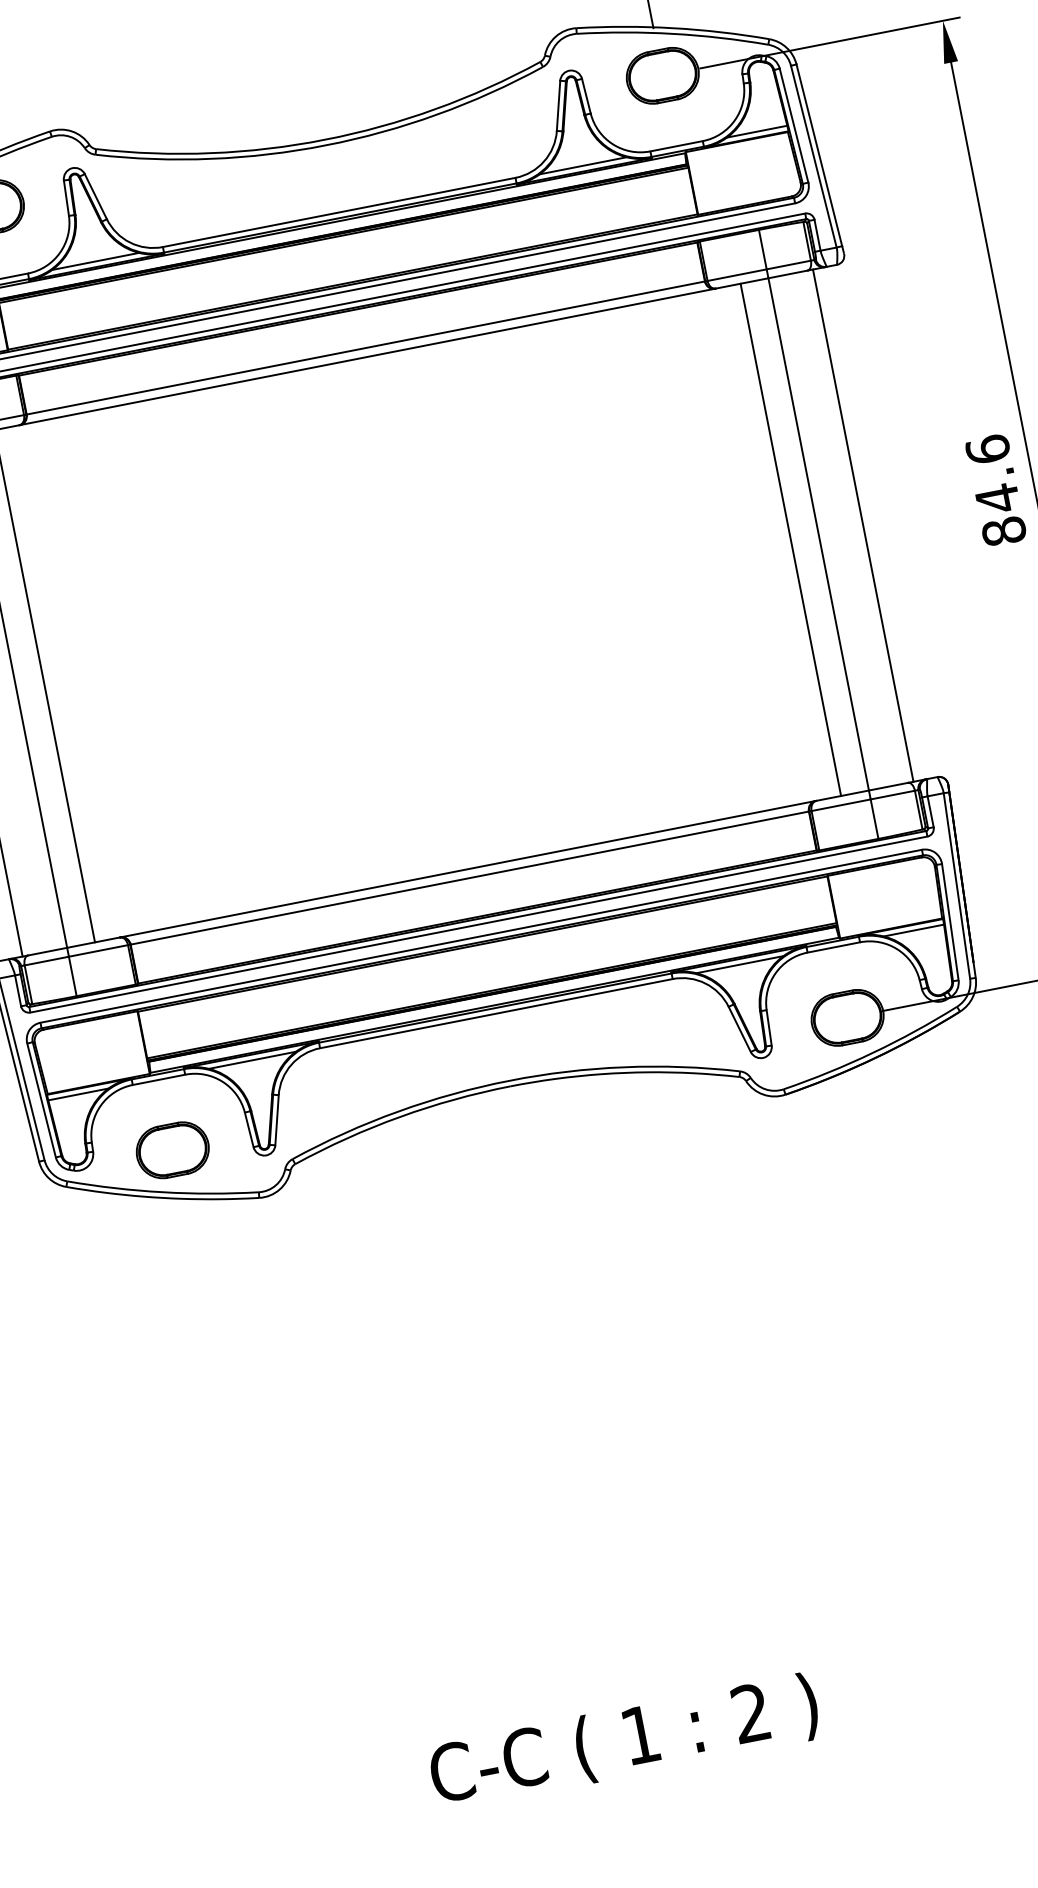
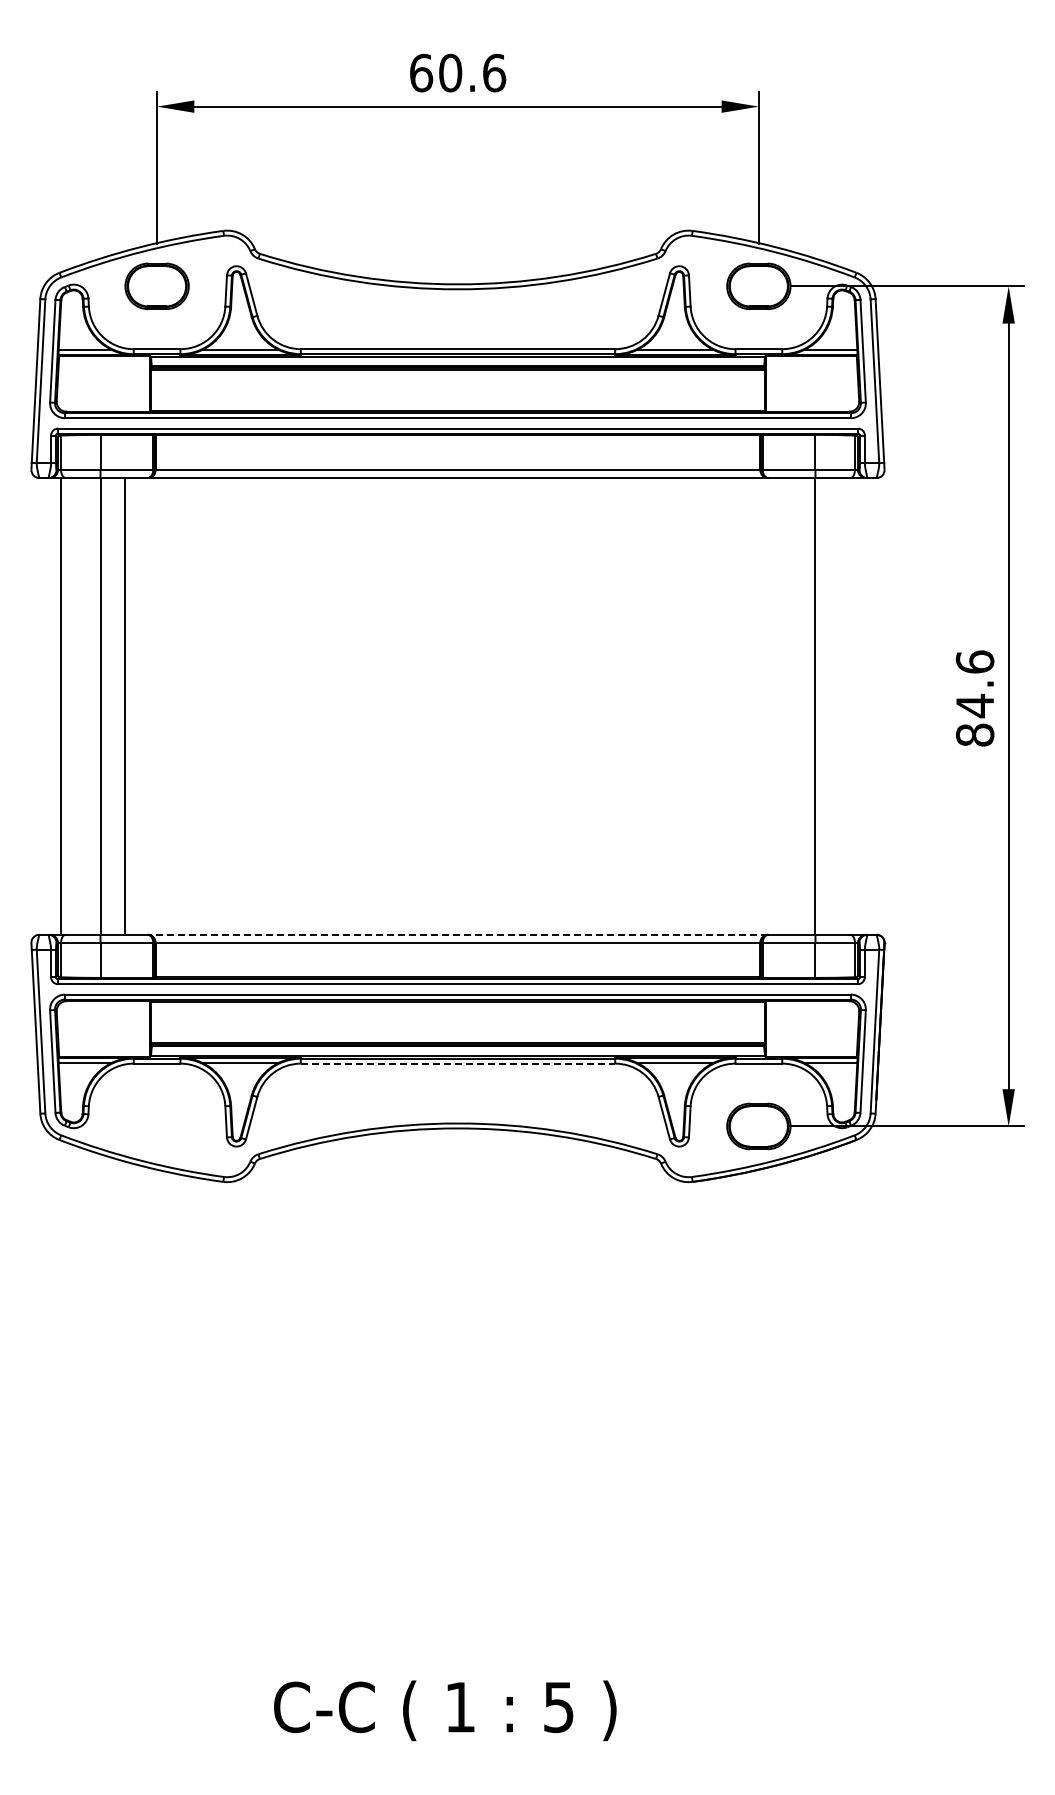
line: (863, 525) -> (855, 706), removed
line: (790, 540) -> (790, 706), removed
line: (467, 868) -> (457, 934), solid -> dashed
line: (496, 1013) -> (458, 1063), solid -> dashed
part: (172, 1150) -> (156, 1126), removed
text: (750, 1713) -> (558, 1707), 2 -> 5

